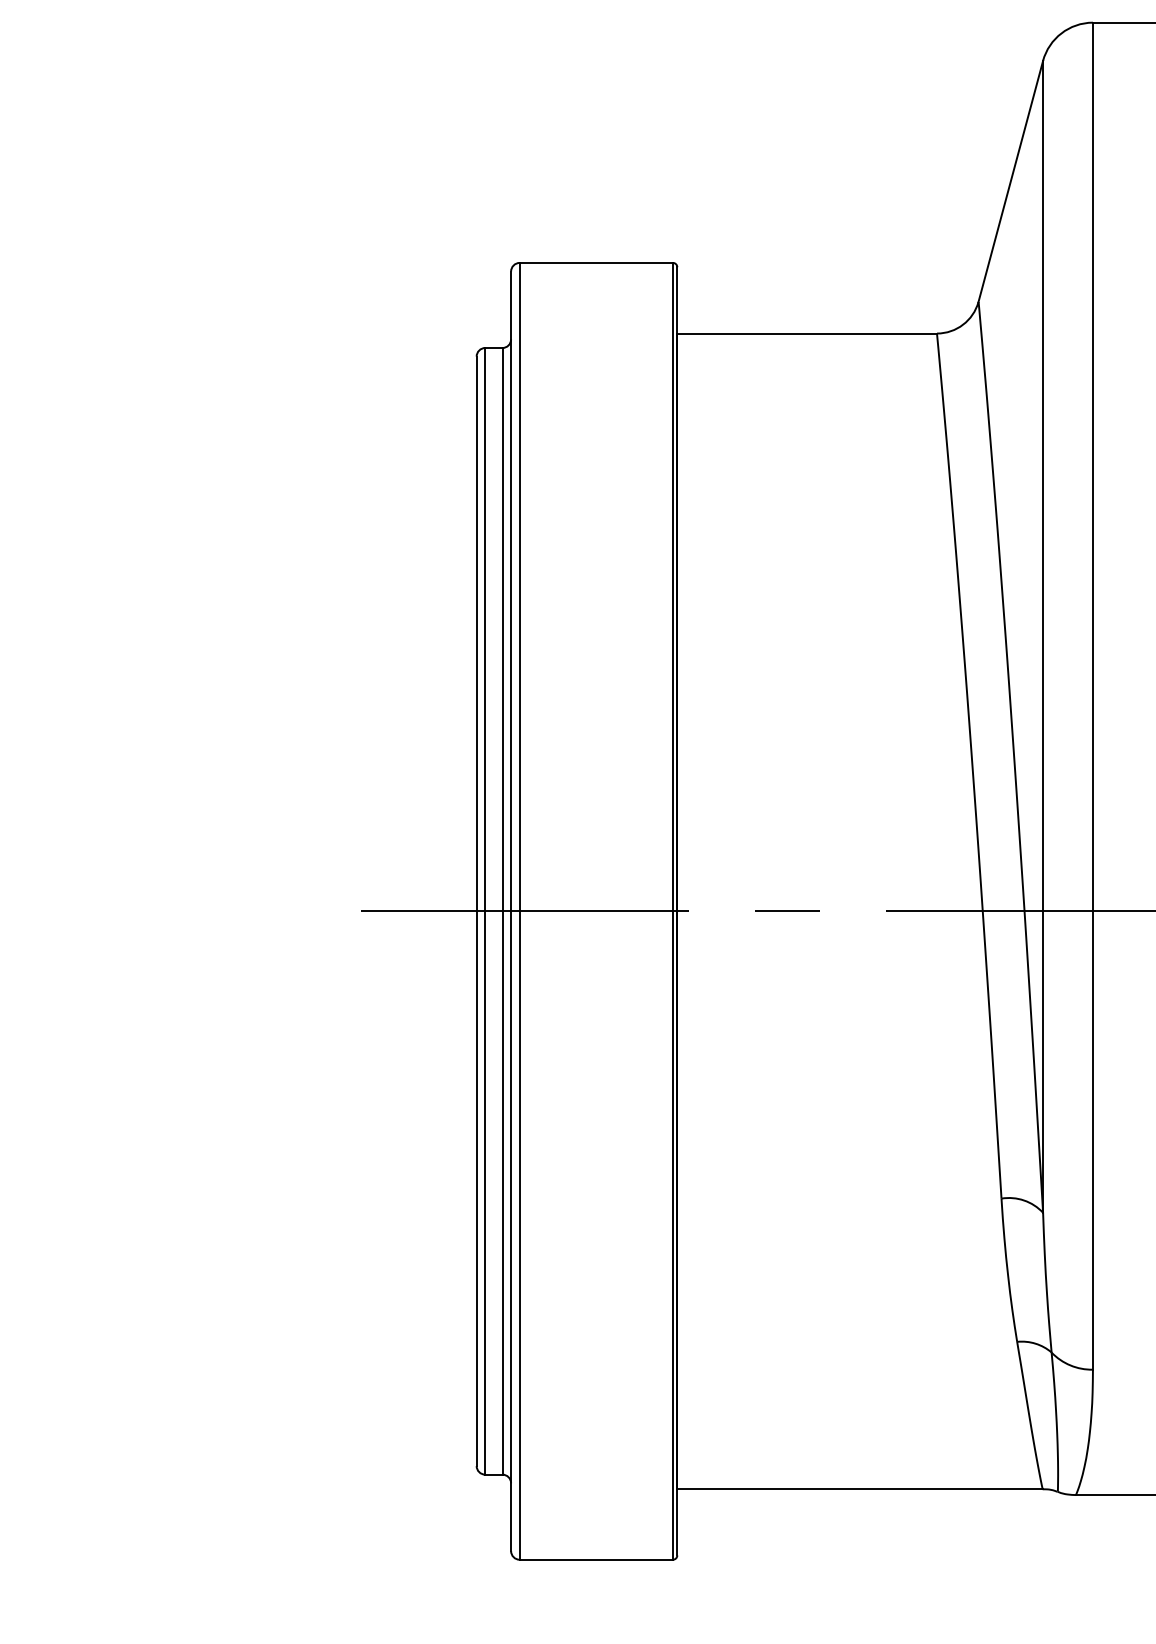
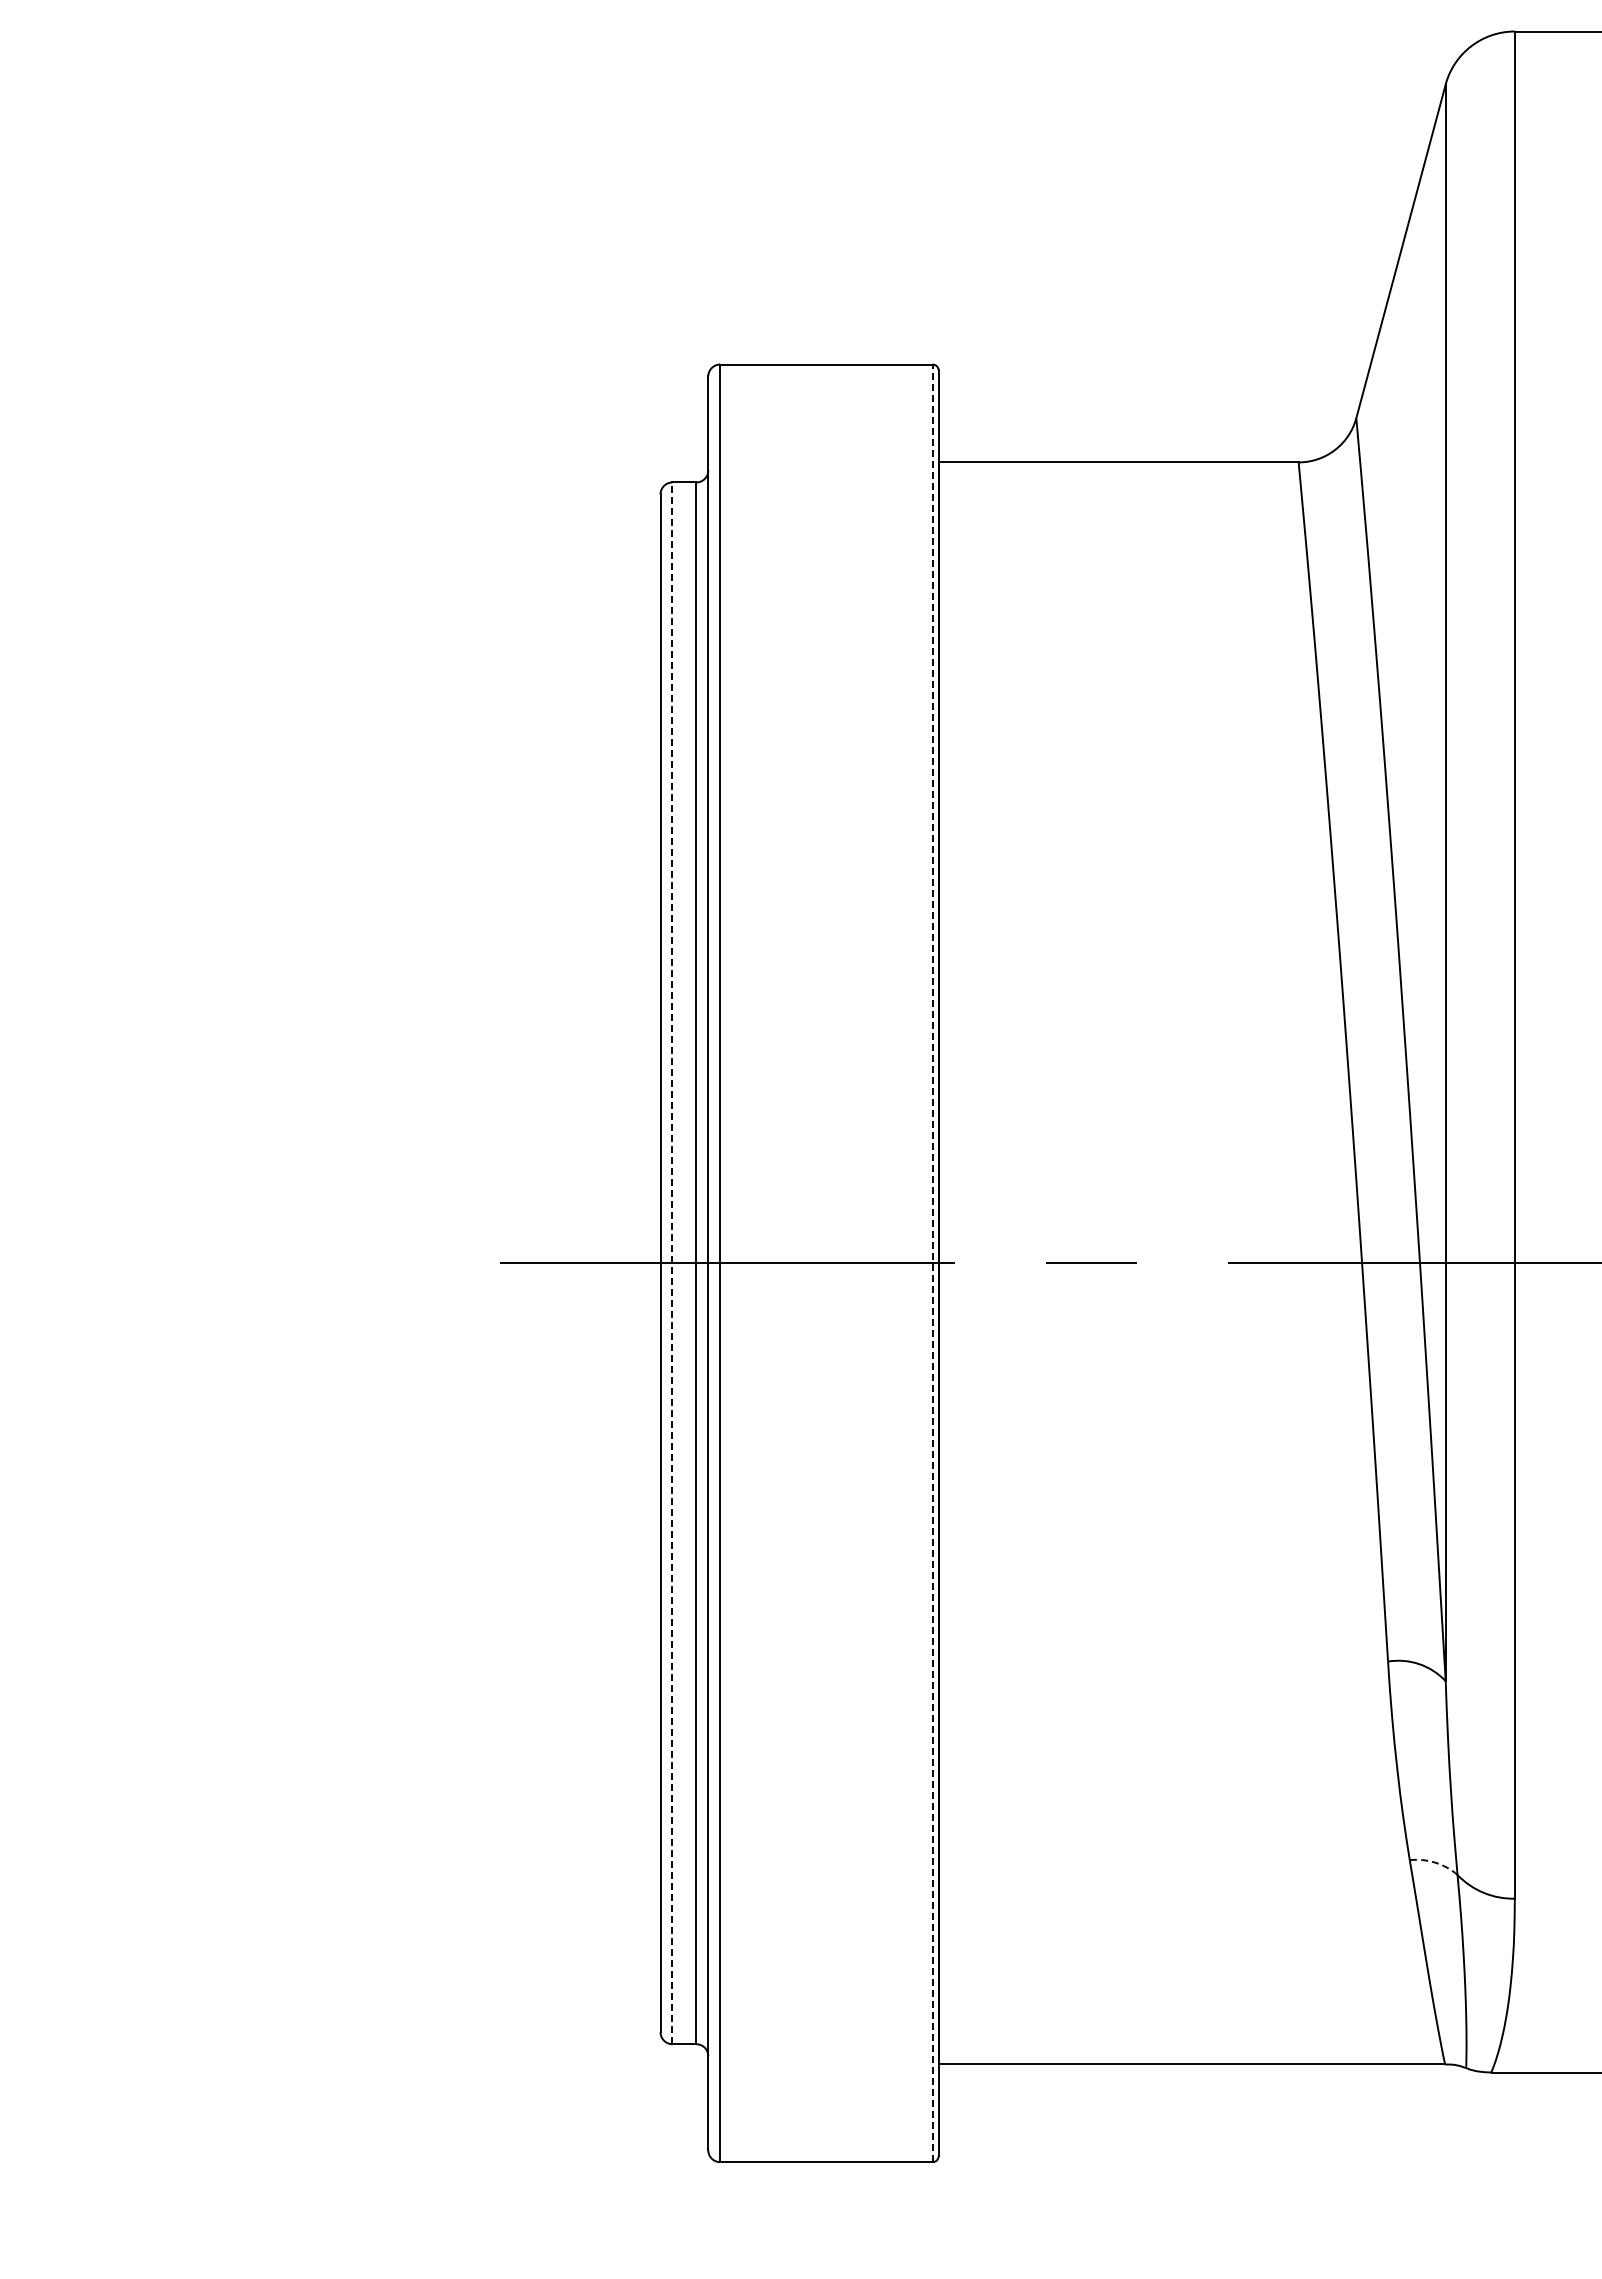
line: (485, 911) -> (672, 1263), solid -> dashed
line: (672, 911) -> (932, 1263), solid -> dashed
arc: (1035, 1343) -> (1435, 1862), solid -> dashed

